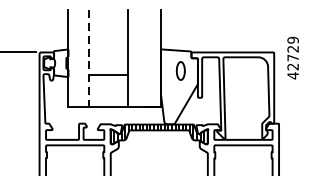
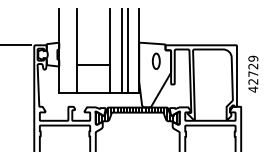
text: (293, 57) -> (253, 73), moved
line: (88, 58) -> (76, 50), dashed -> solid
line: (140, 58) -> (121, 50), added
line: (148, 58) -> (128, 50), added

